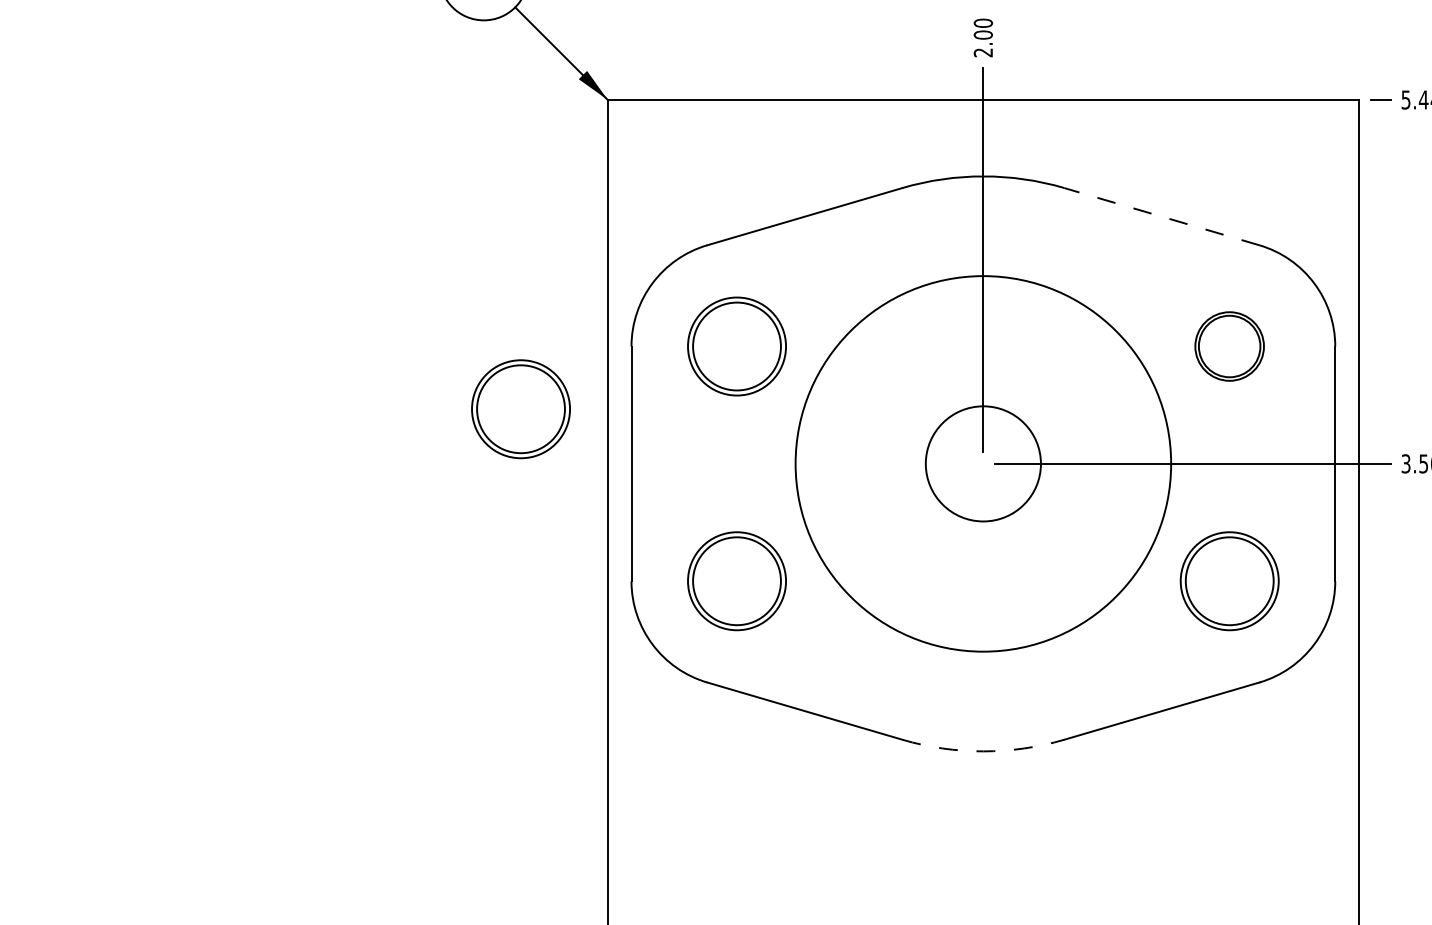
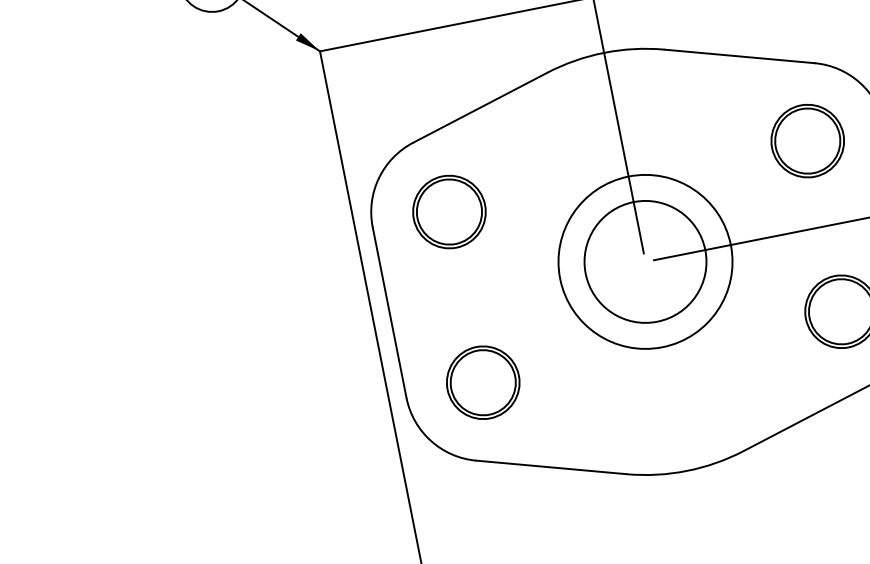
line: (1161, 216) -> (739, 56), dashed -> solid
part: (1229, 346) -> (807, 141), size x1.43
part: (520, 409) -> (301, 289), removed
circle: (983, 463) -> (645, 261), size x0.62
circle: (983, 463) -> (645, 261), size x1.43
arc: (983, 751) -> (687, 471), dashed -> solid

